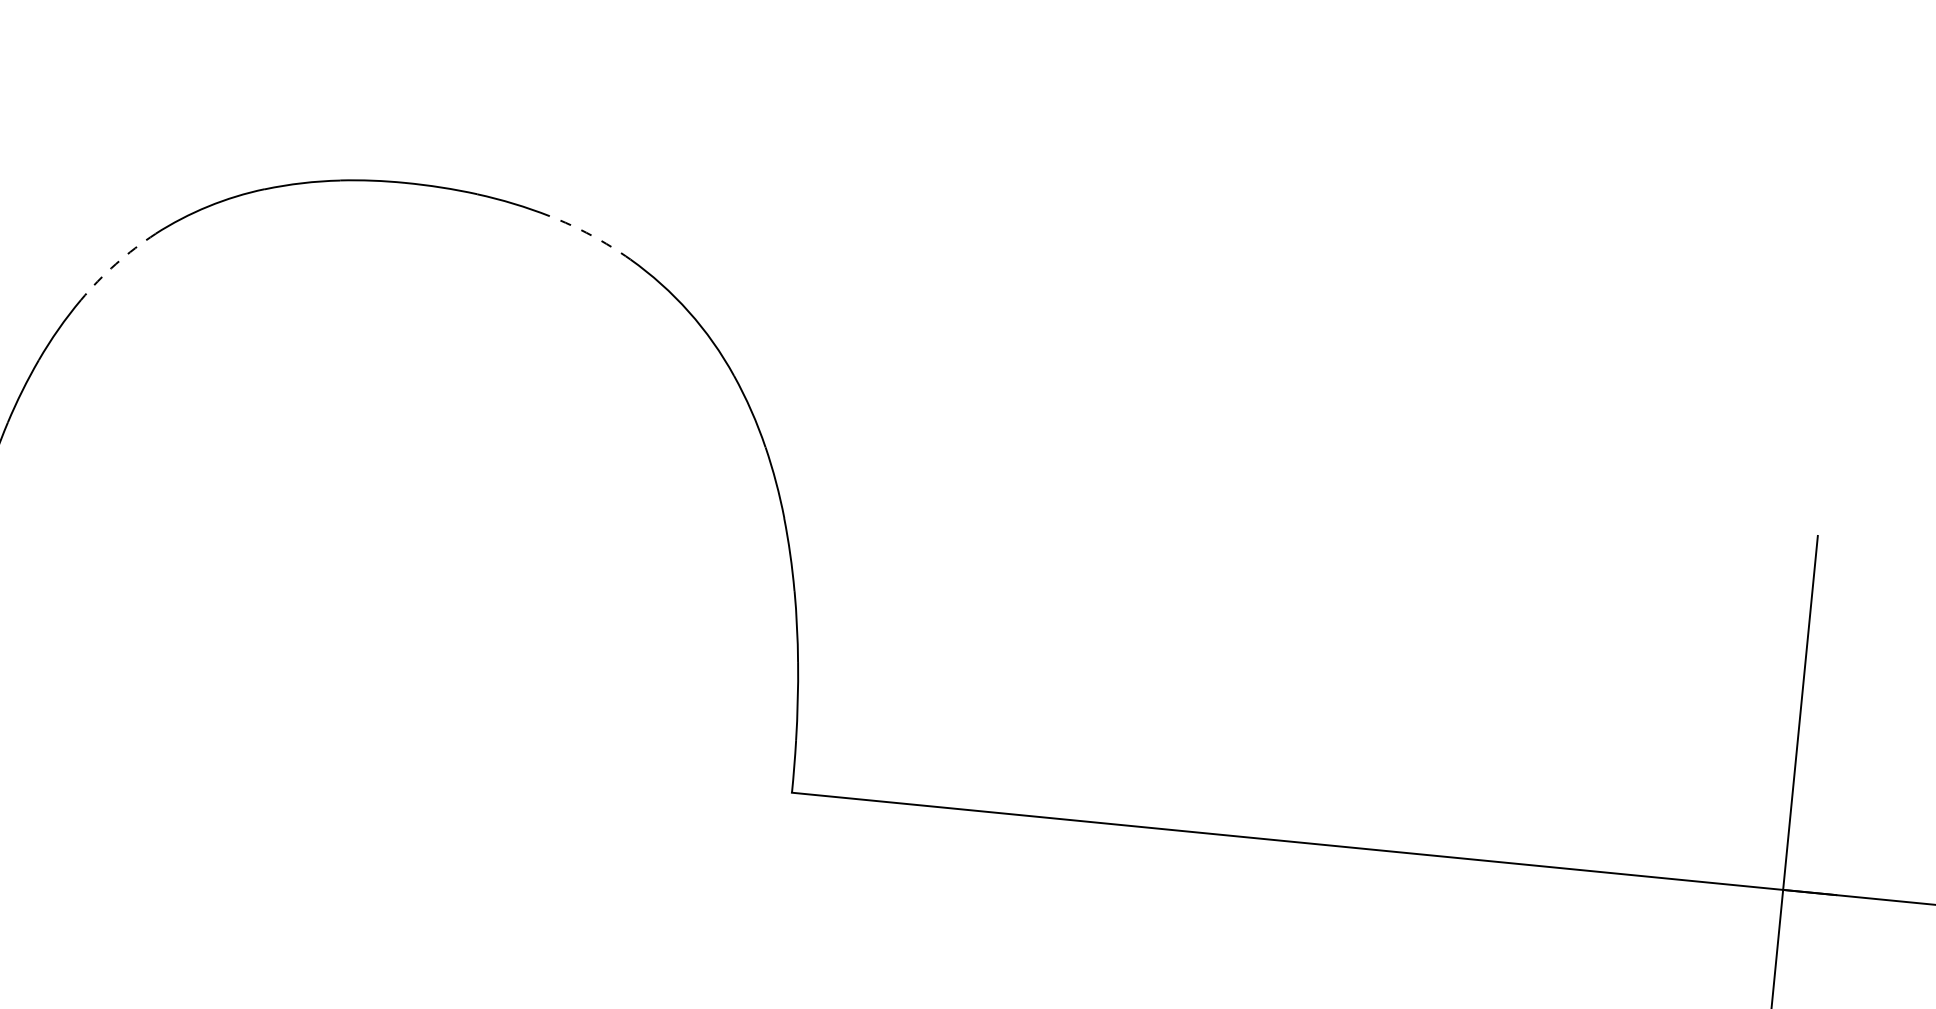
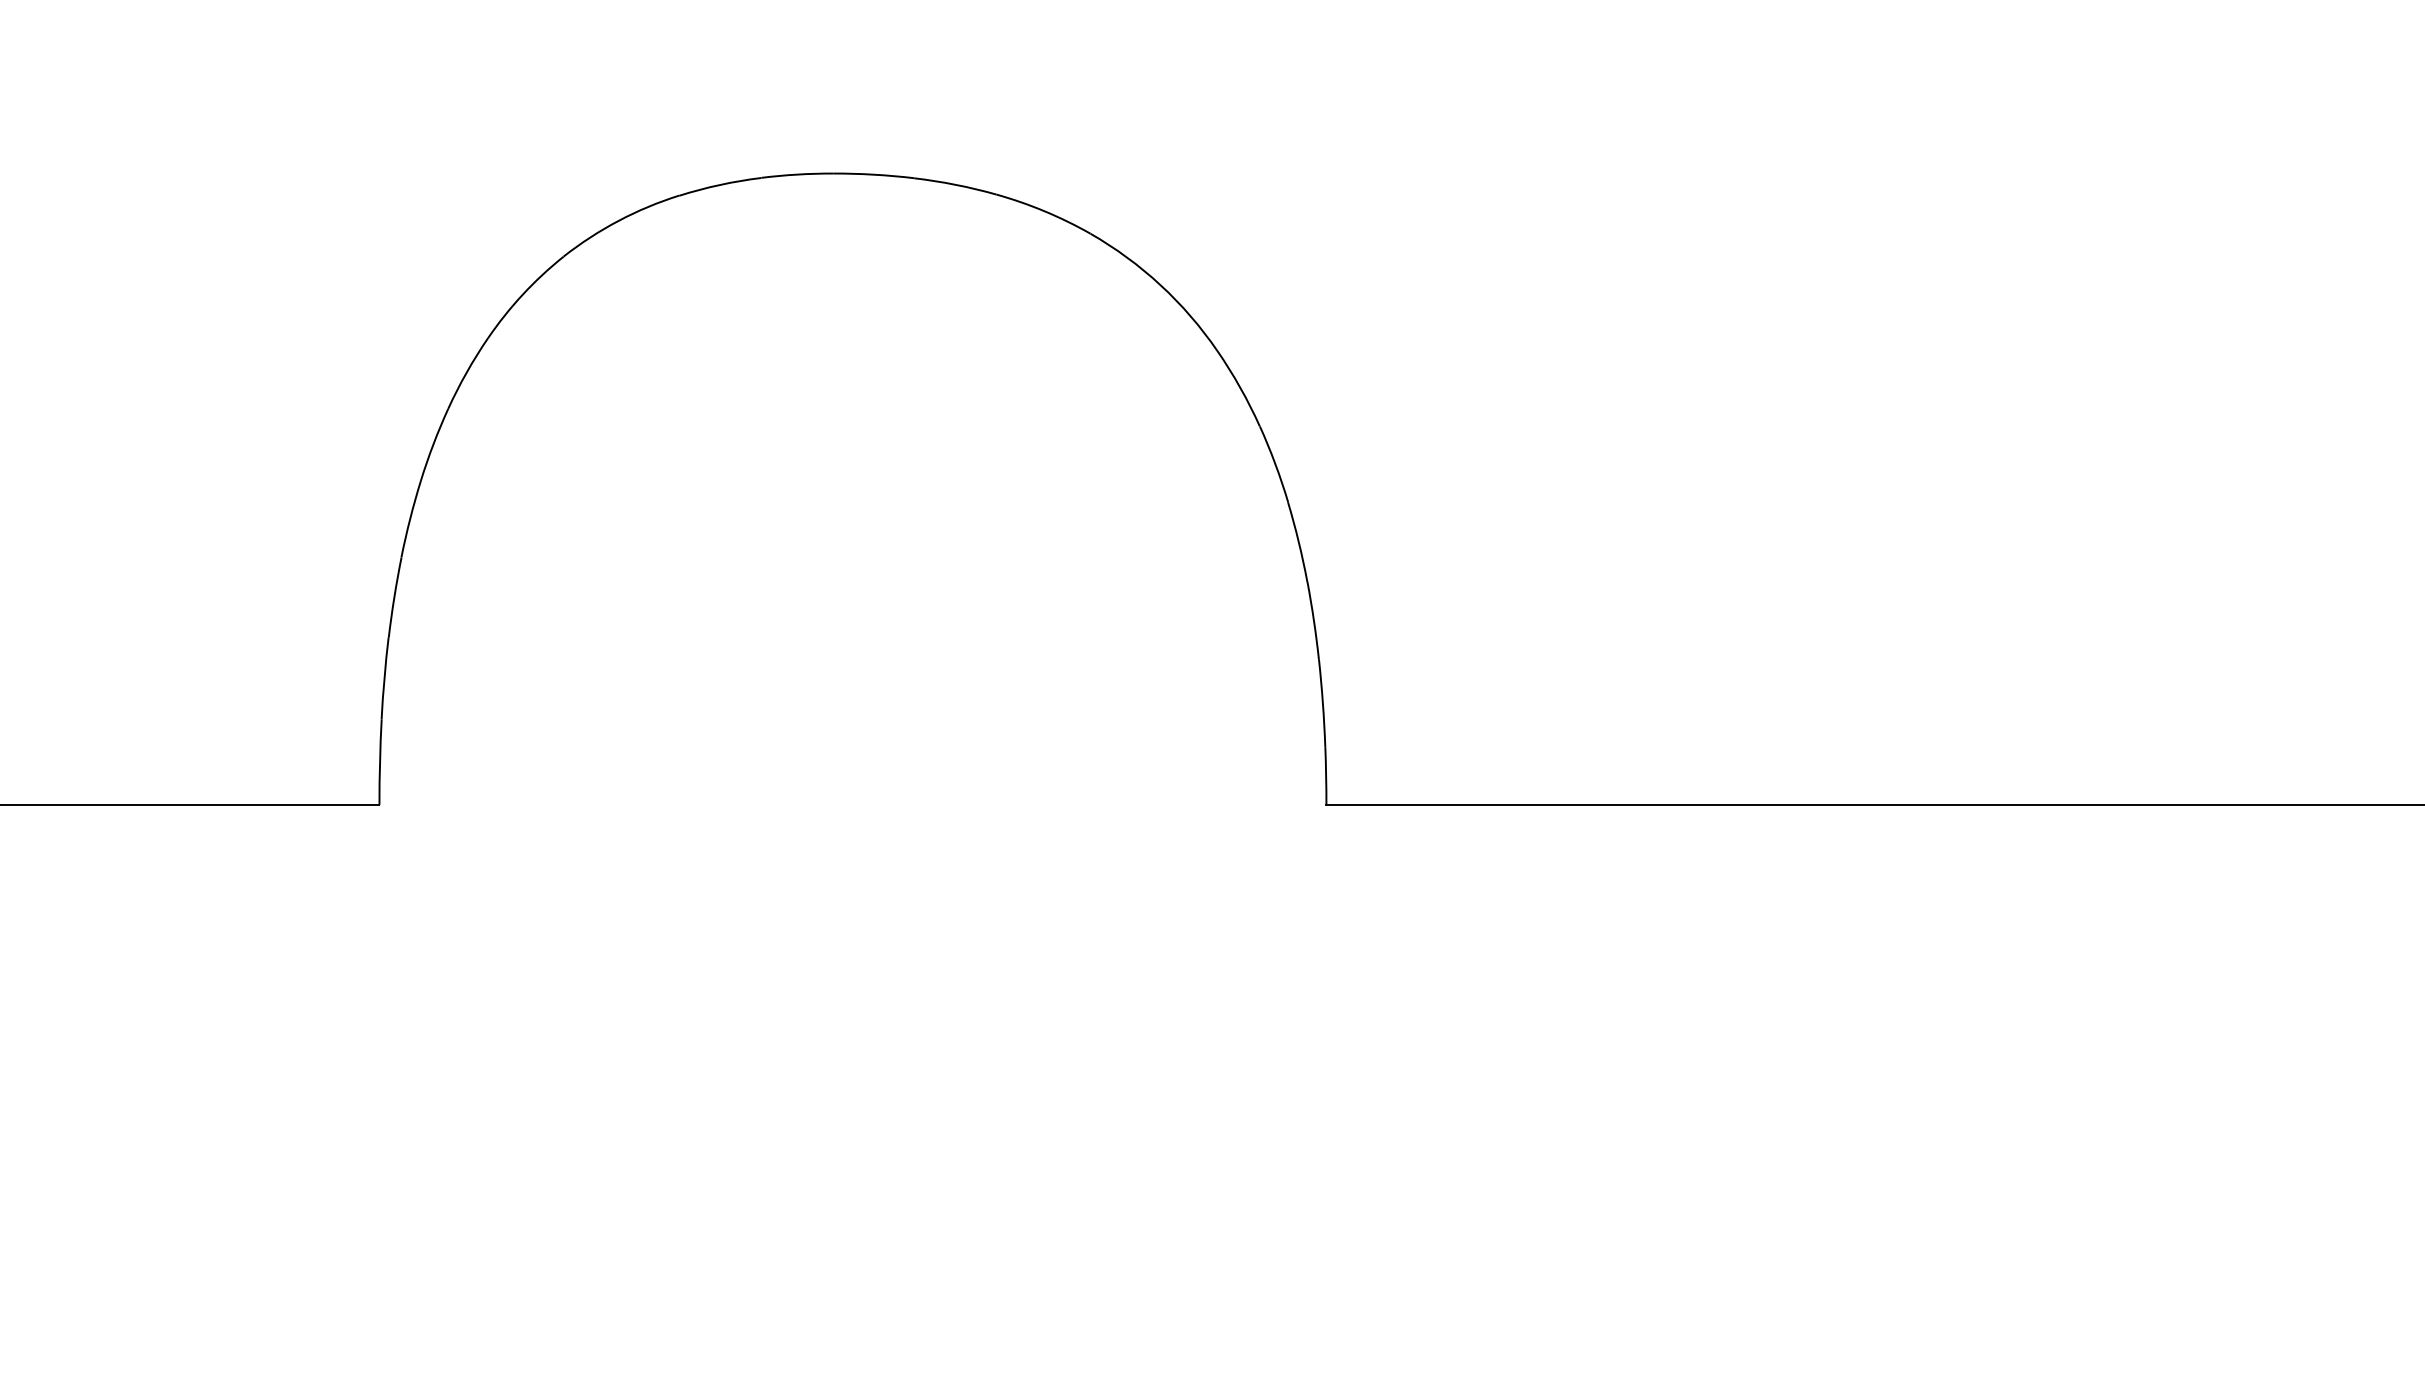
arc: (591, 235) -> (1044, 211), dashed -> solid
arc: (115, 264) -> (522, 294), dashed -> solid

